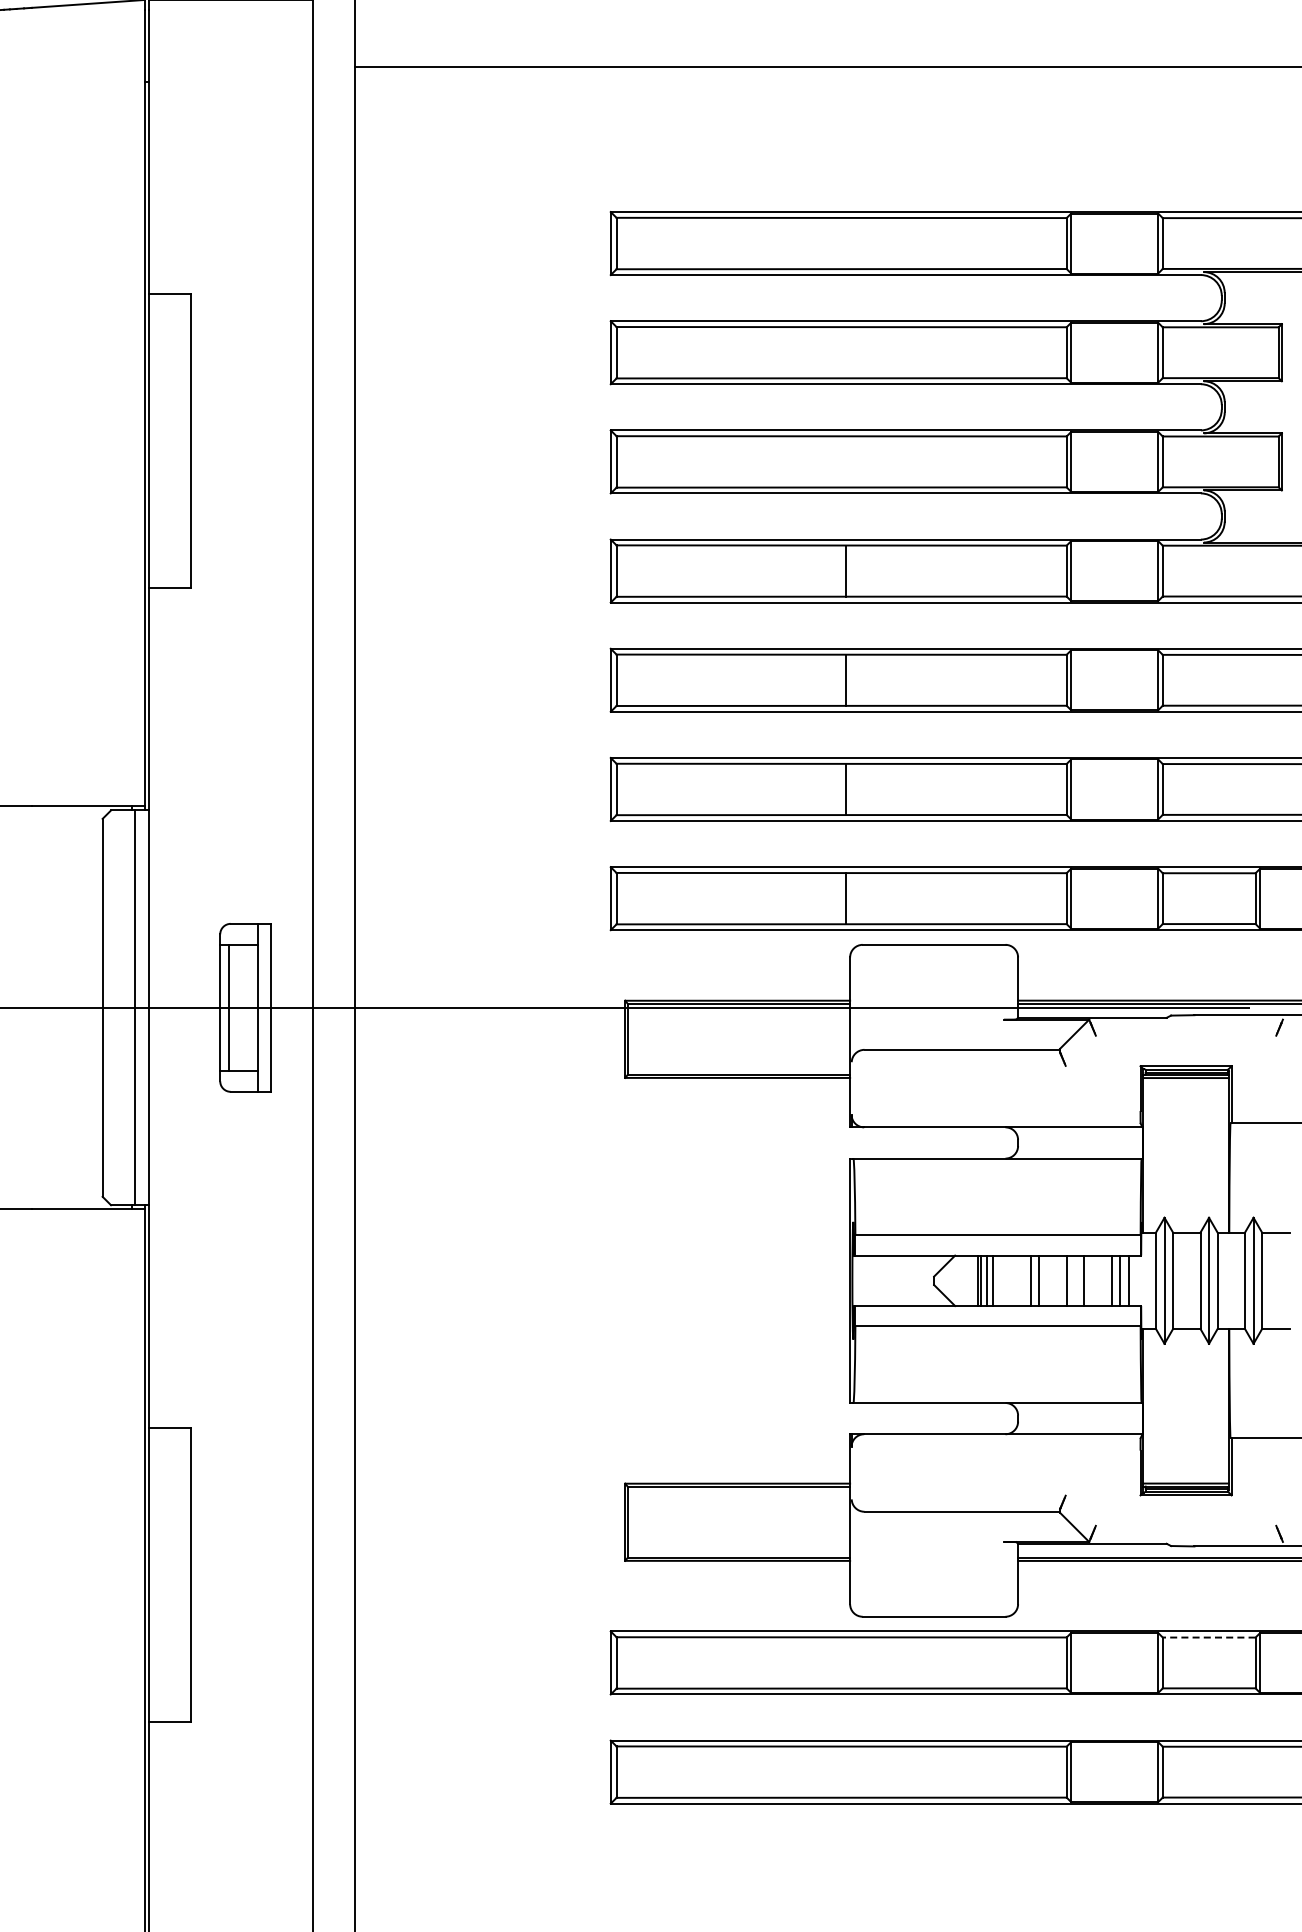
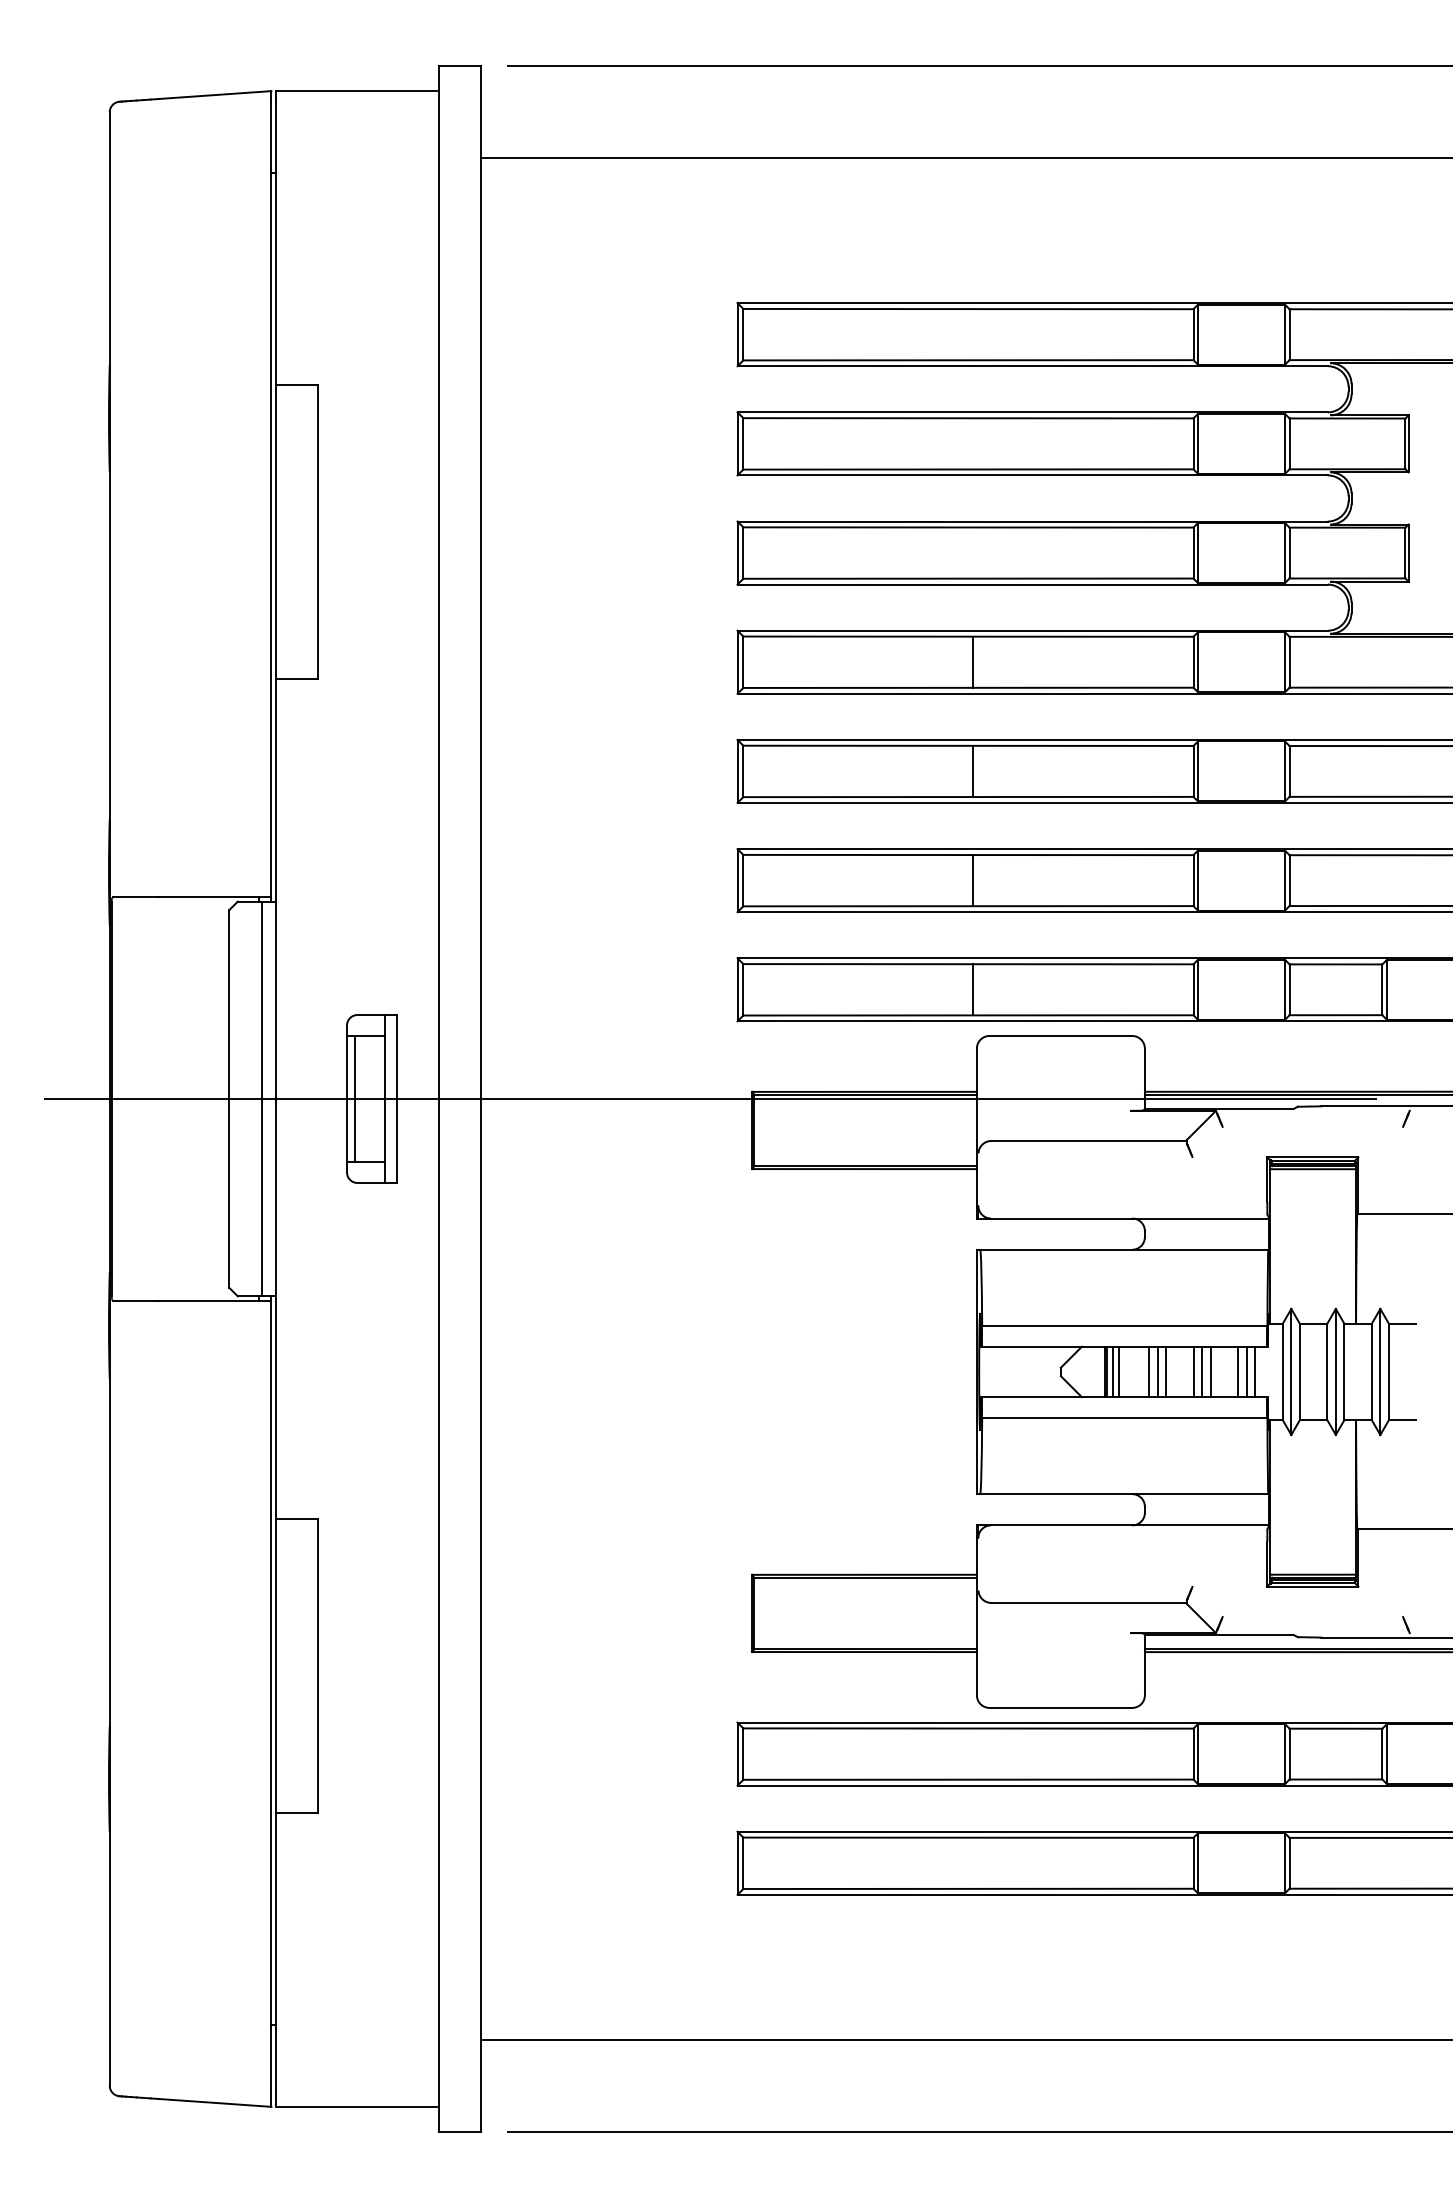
line: (1022, 1280) -> (1149, 1371), added
line: (1075, 1280) -> (1202, 1371), added
line: (1208, 1637) -> (1335, 1728), dashed -> solid

